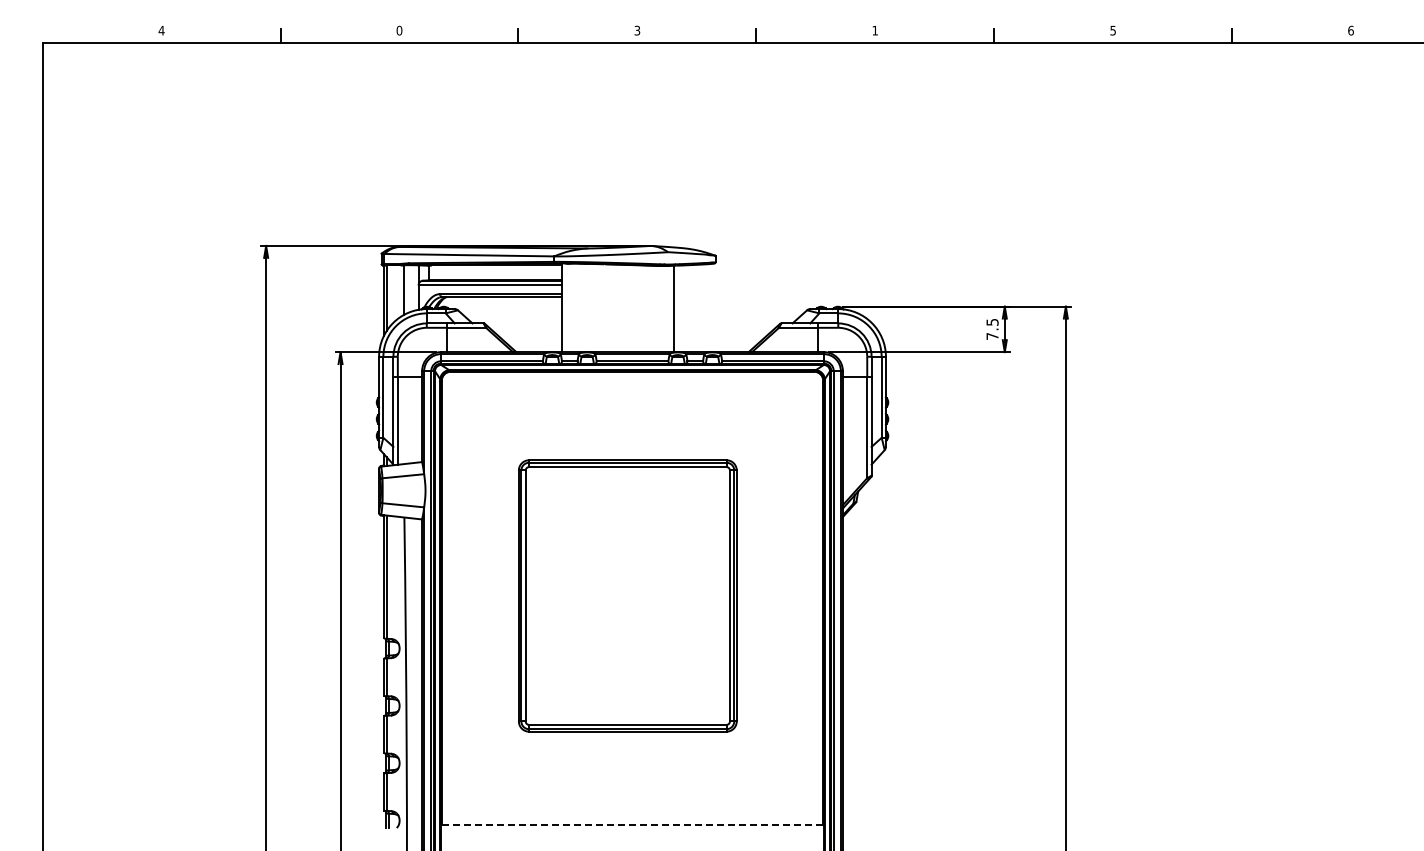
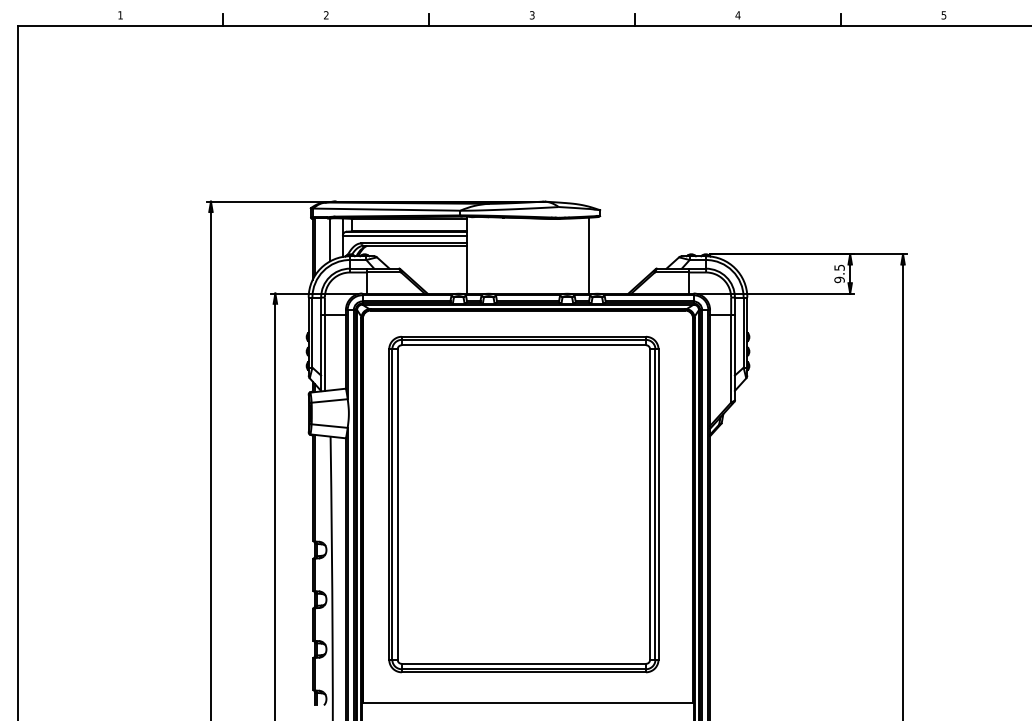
text: (161, 30) -> (120, 15), 4 -> 1
text: (399, 30) -> (326, 15), 0 -> 2
text: (875, 30) -> (738, 15), 1 -> 4
line: (673, 308) -> (588, 255), moved
text: (992, 336) -> (839, 280), 7.5 -> 9.5
part: (627, 595) -> (523, 504), size x1.43
line: (632, 825) -> (528, 703), dashed -> solid

